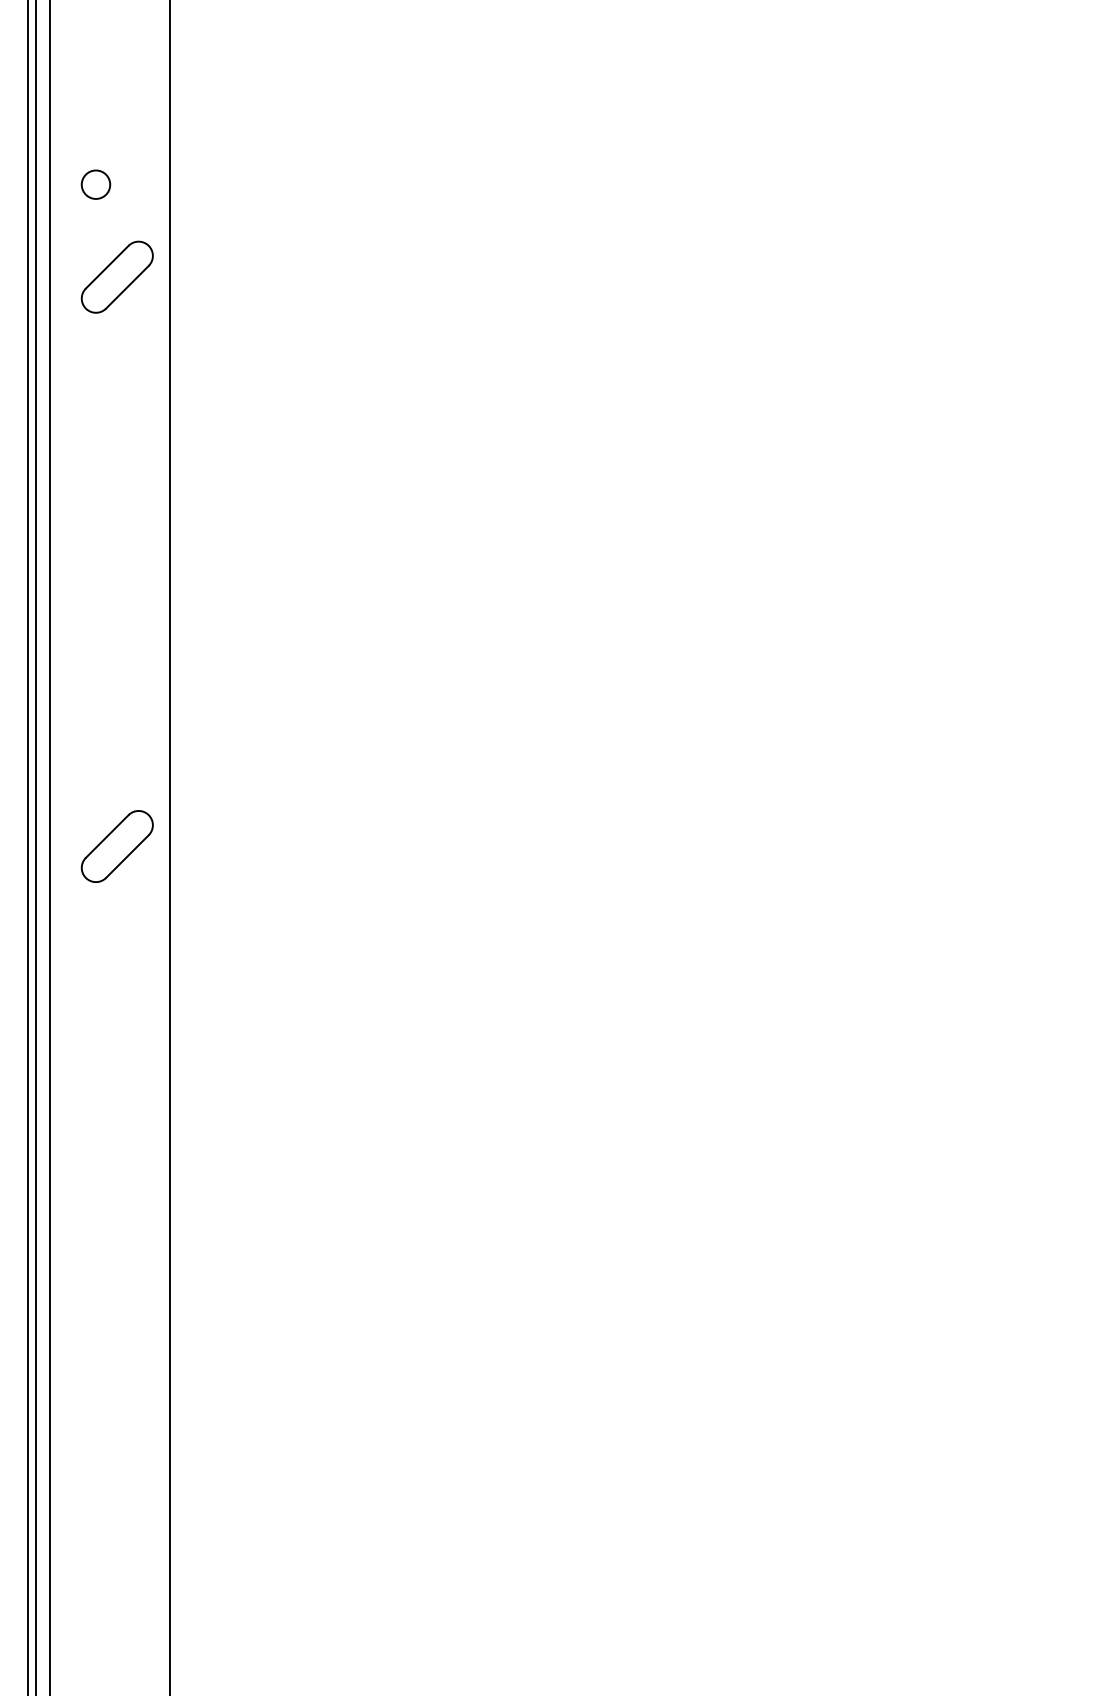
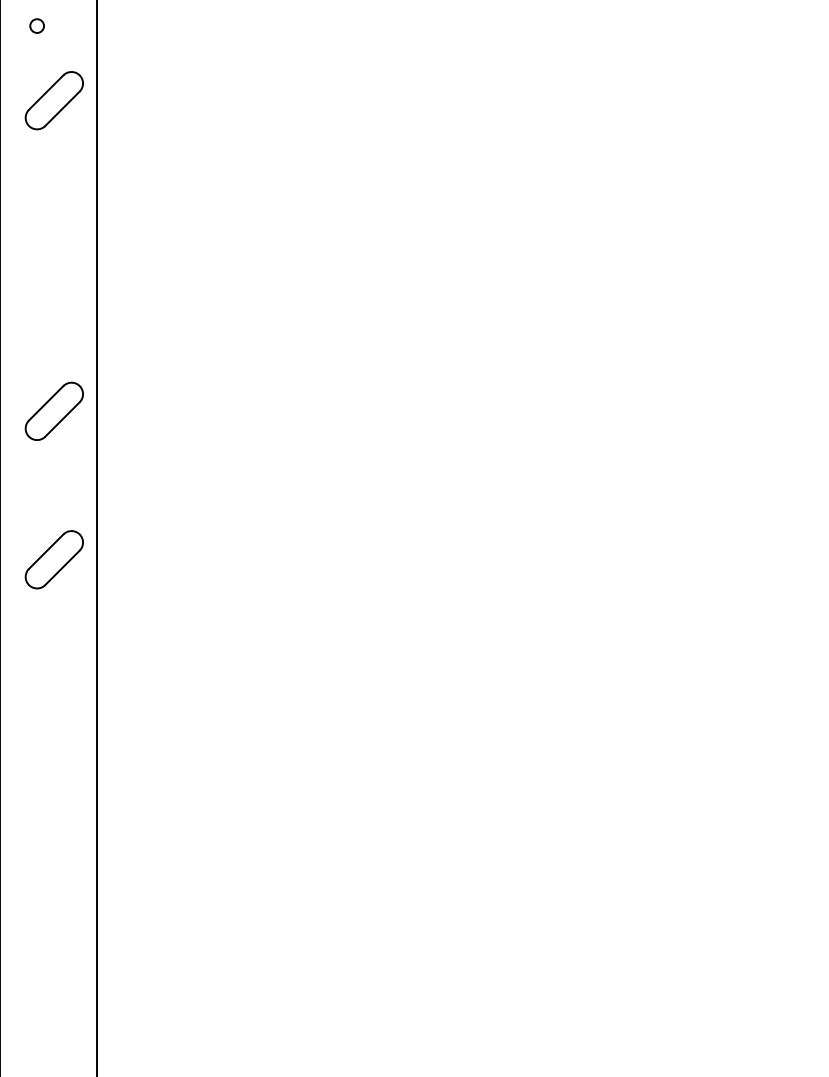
circle: (95, 184) -> (36, 25), size x0.6
part: (116, 662) -> (53, 411), added

